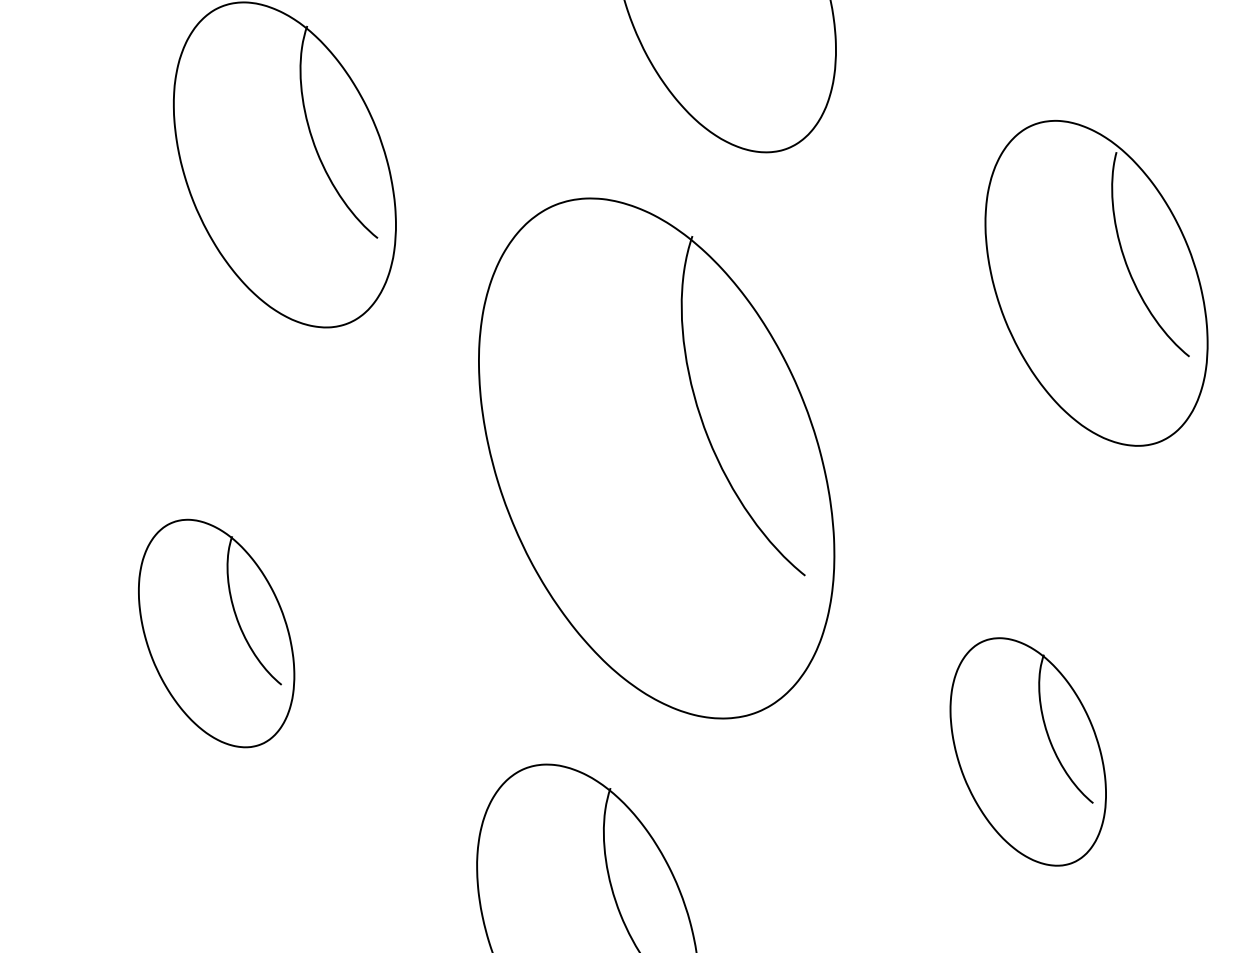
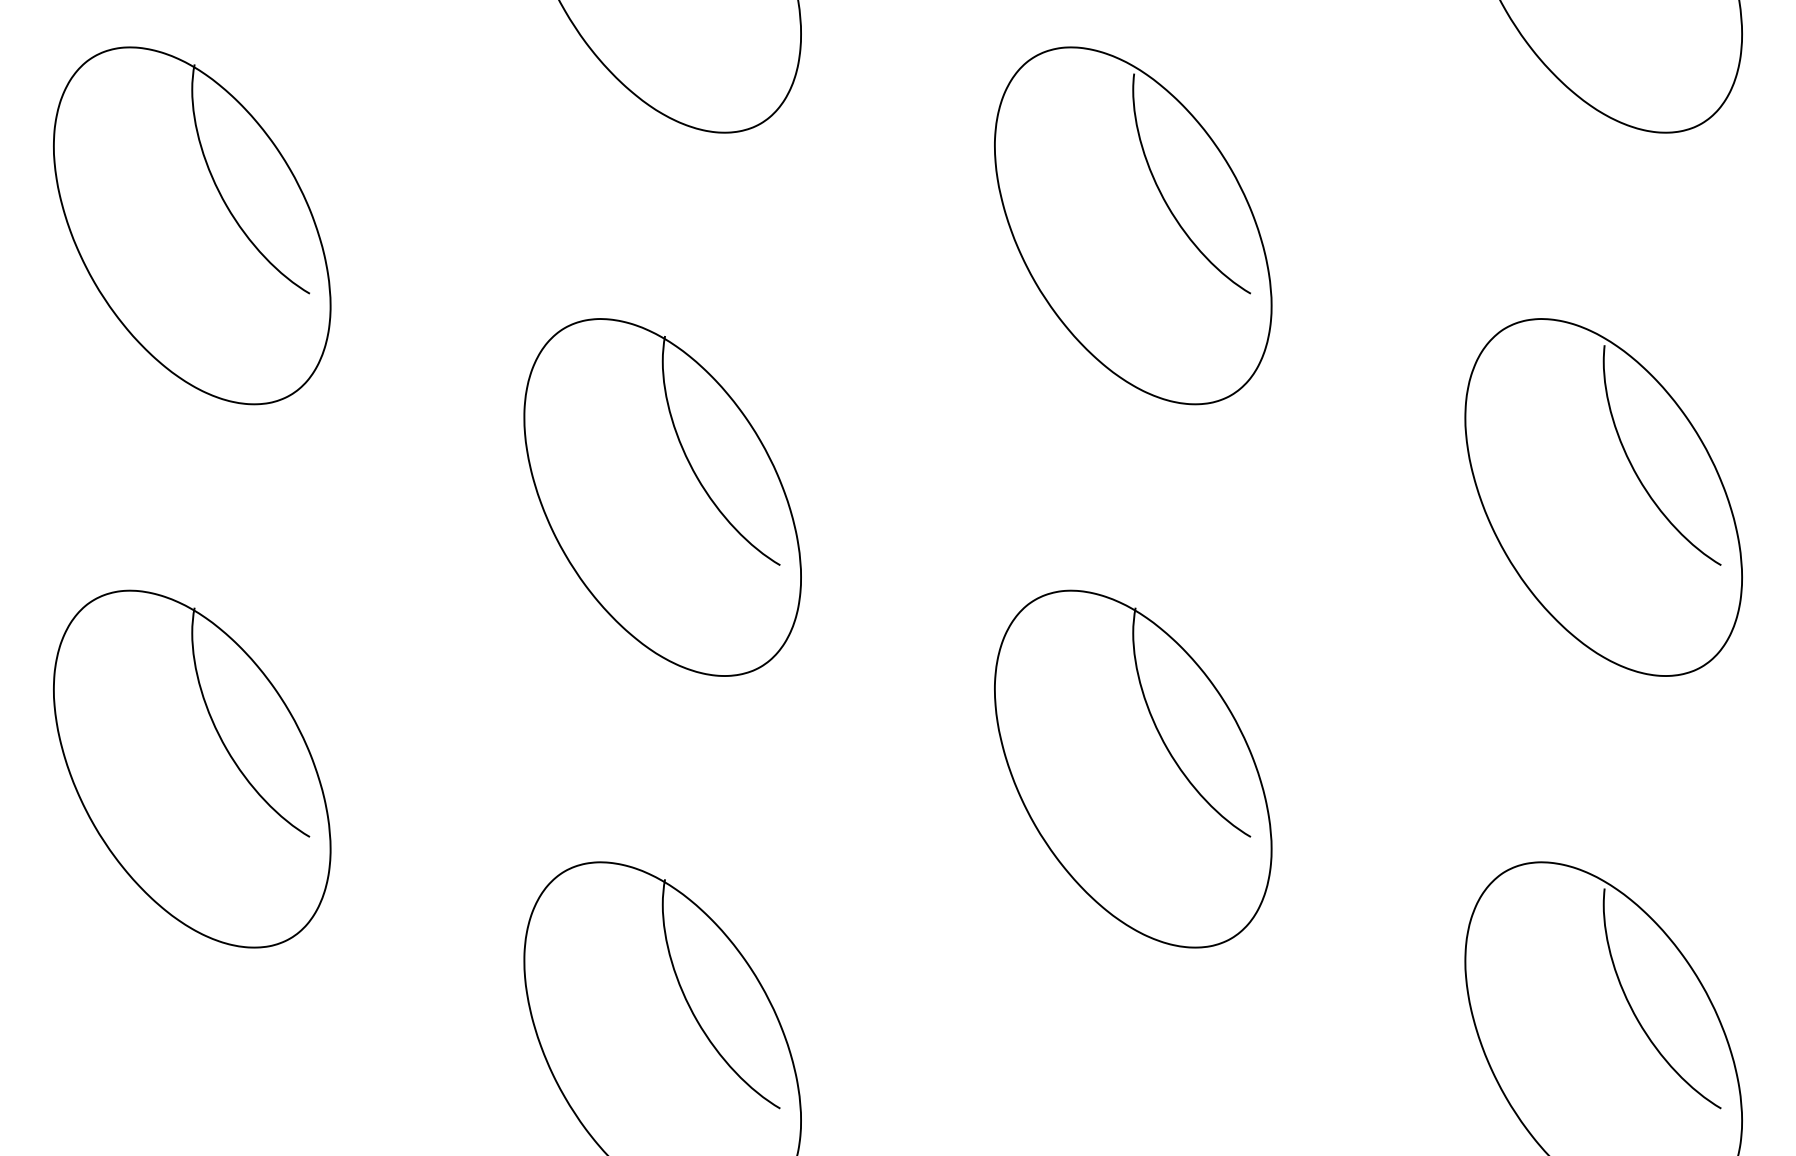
part: (656, 458) -> (662, 497), size x0.62
part: (216, 633) -> (192, 768), size x1.43
part: (1028, 751) -> (1133, 768), size x1.43

